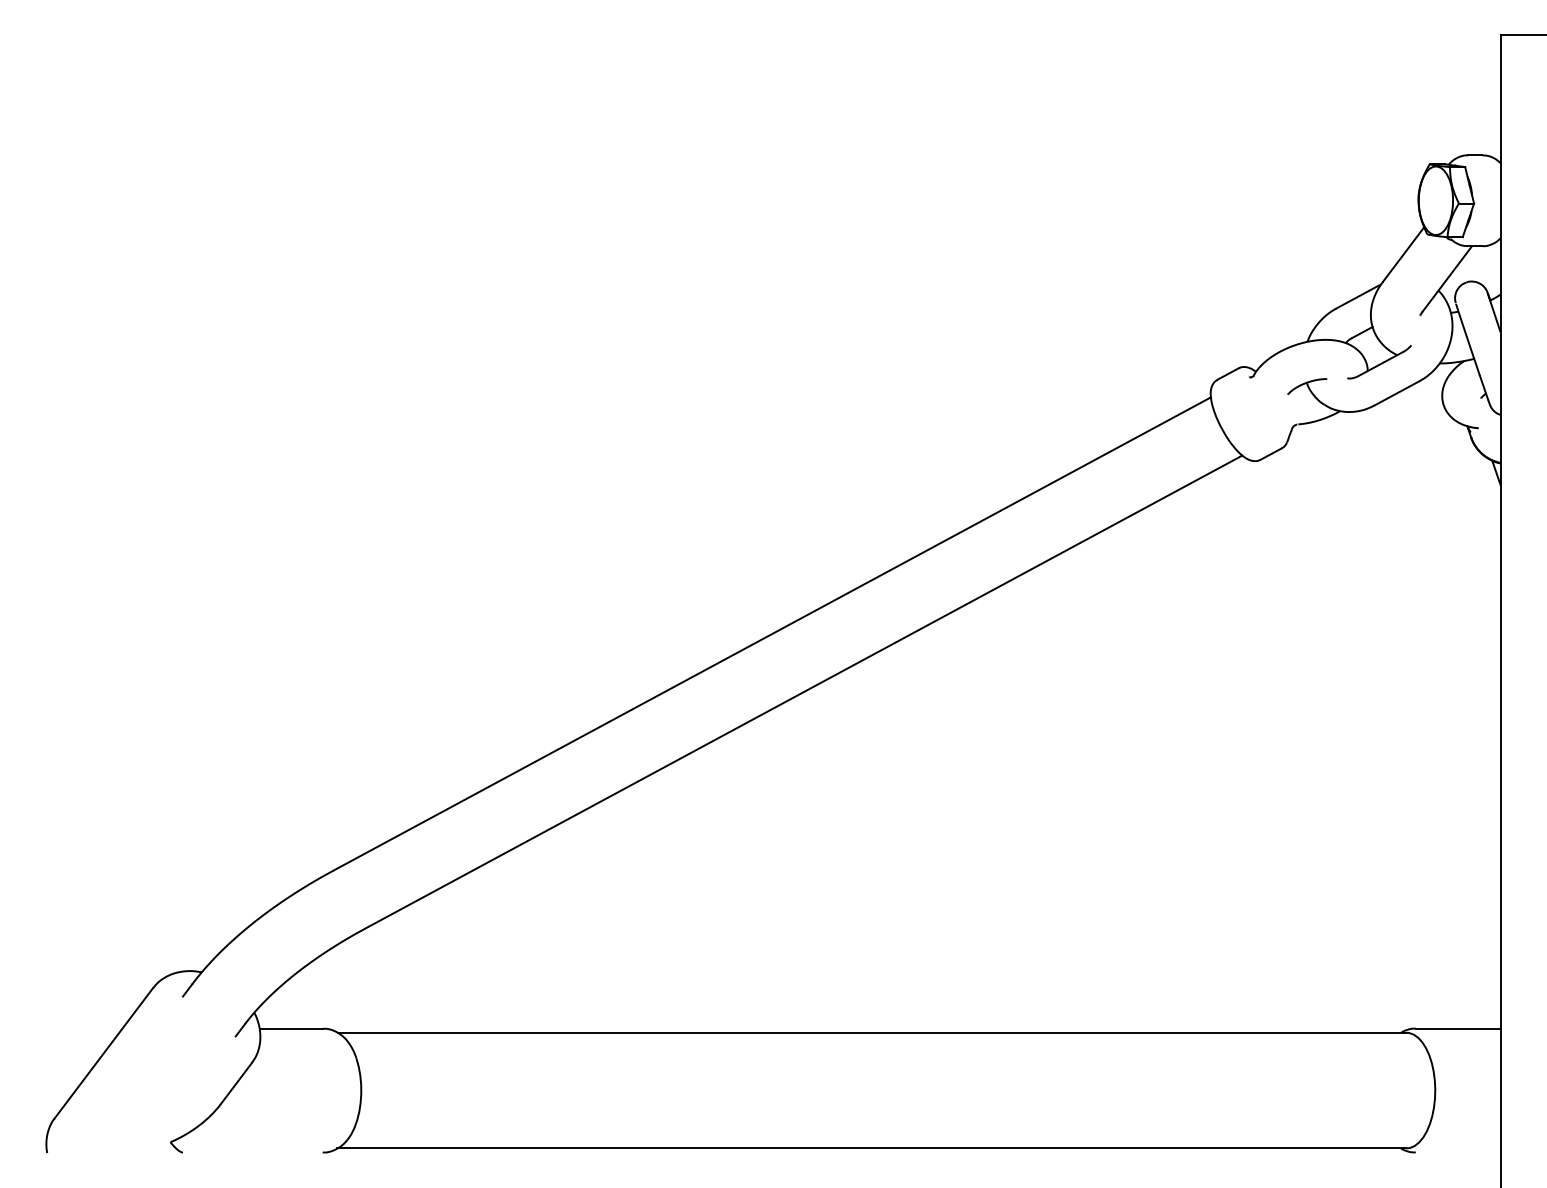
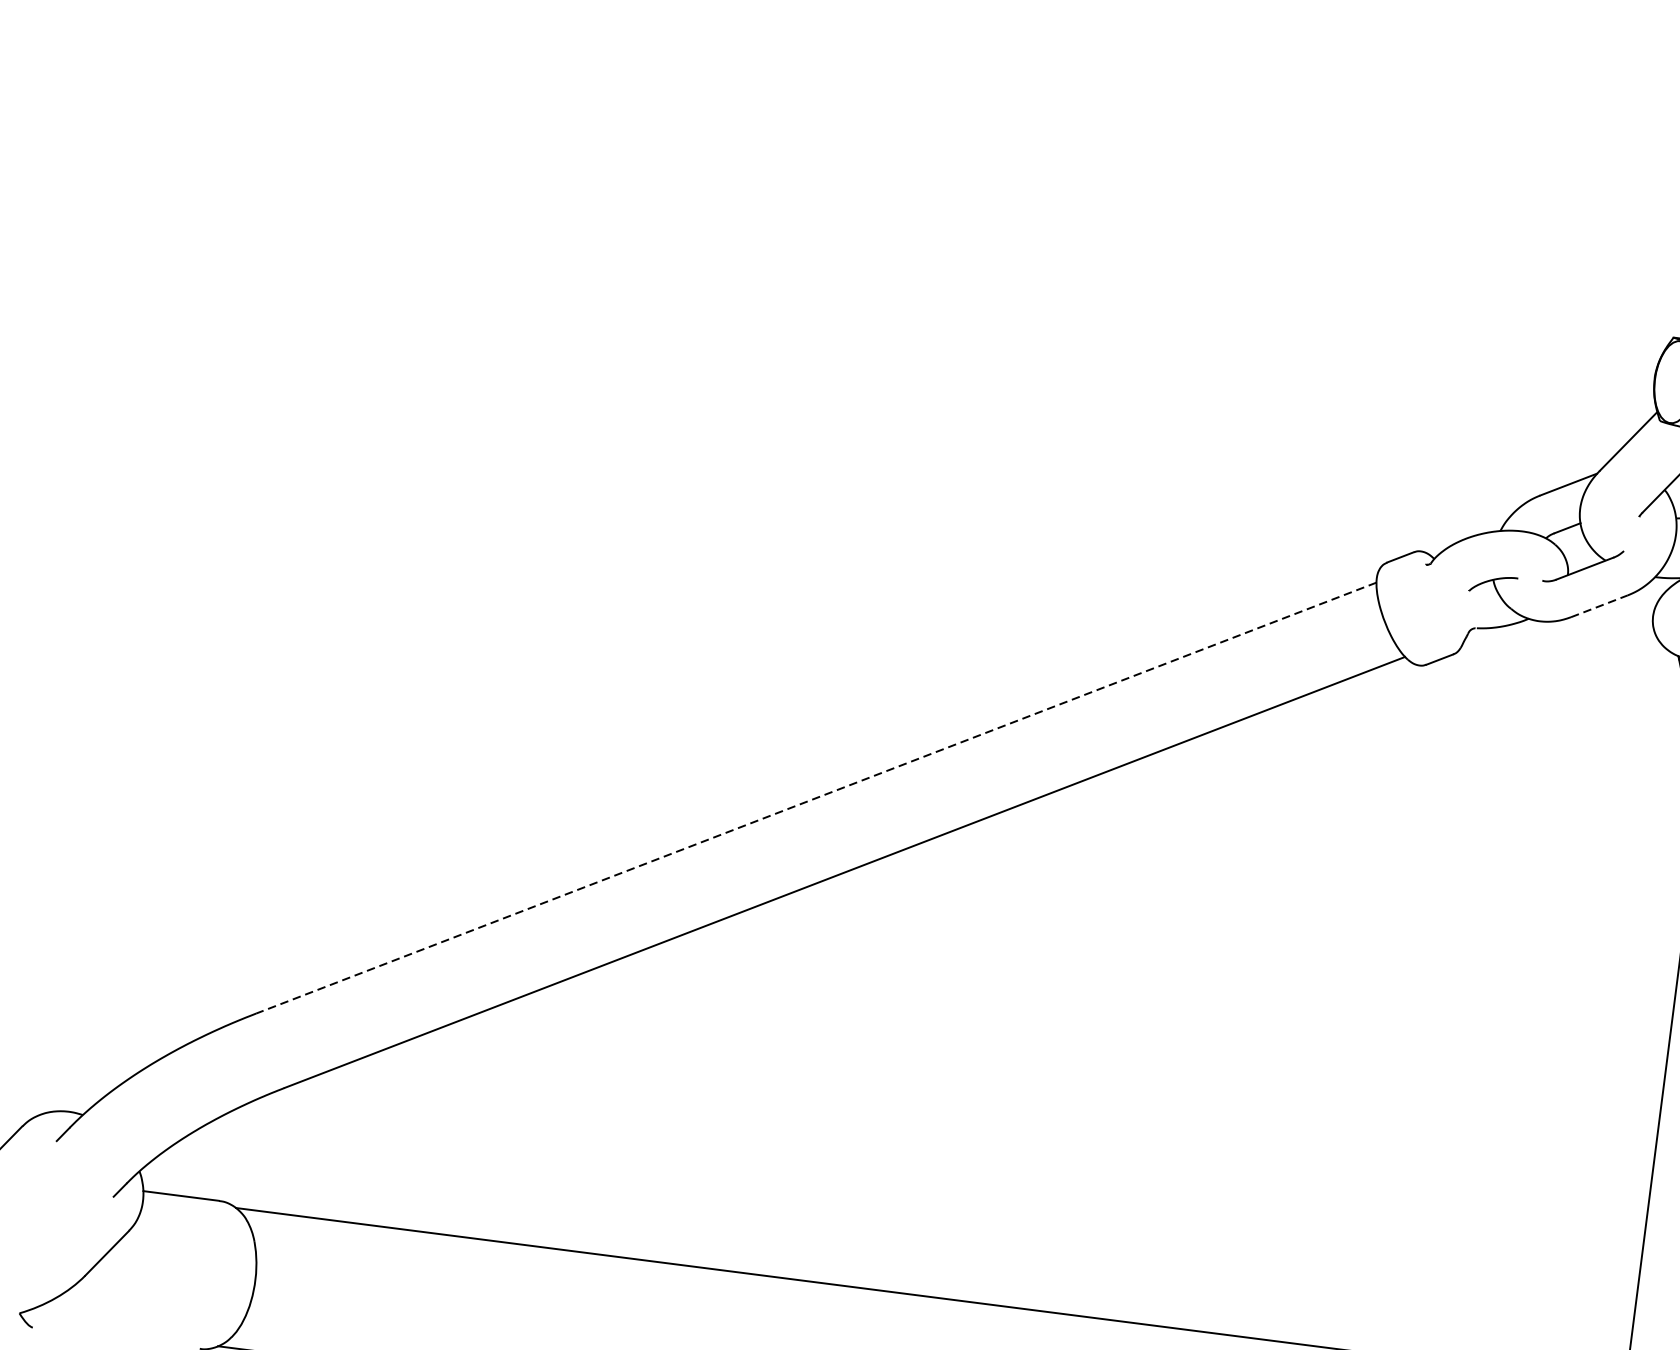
line: (1397, 393) -> (1600, 606), solid -> dashed
line: (771, 634) -> (815, 798), solid -> dashed

